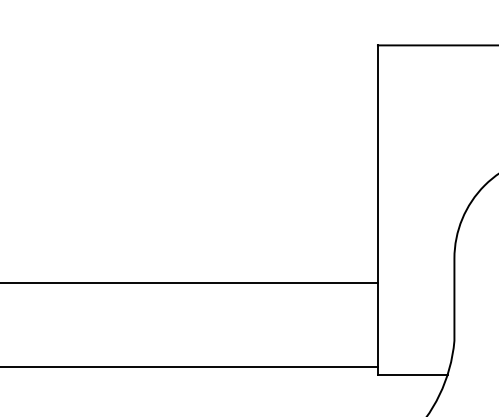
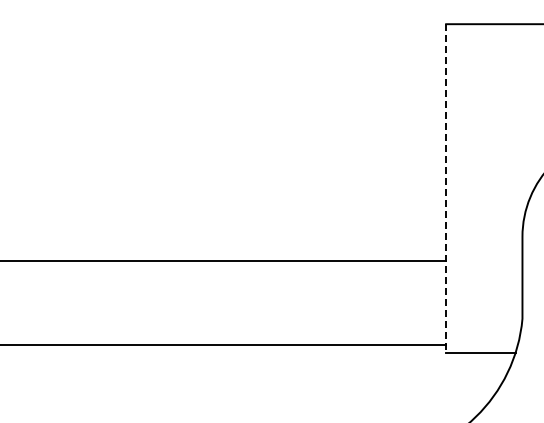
line: (378, 210) -> (446, 188), solid -> dashed

